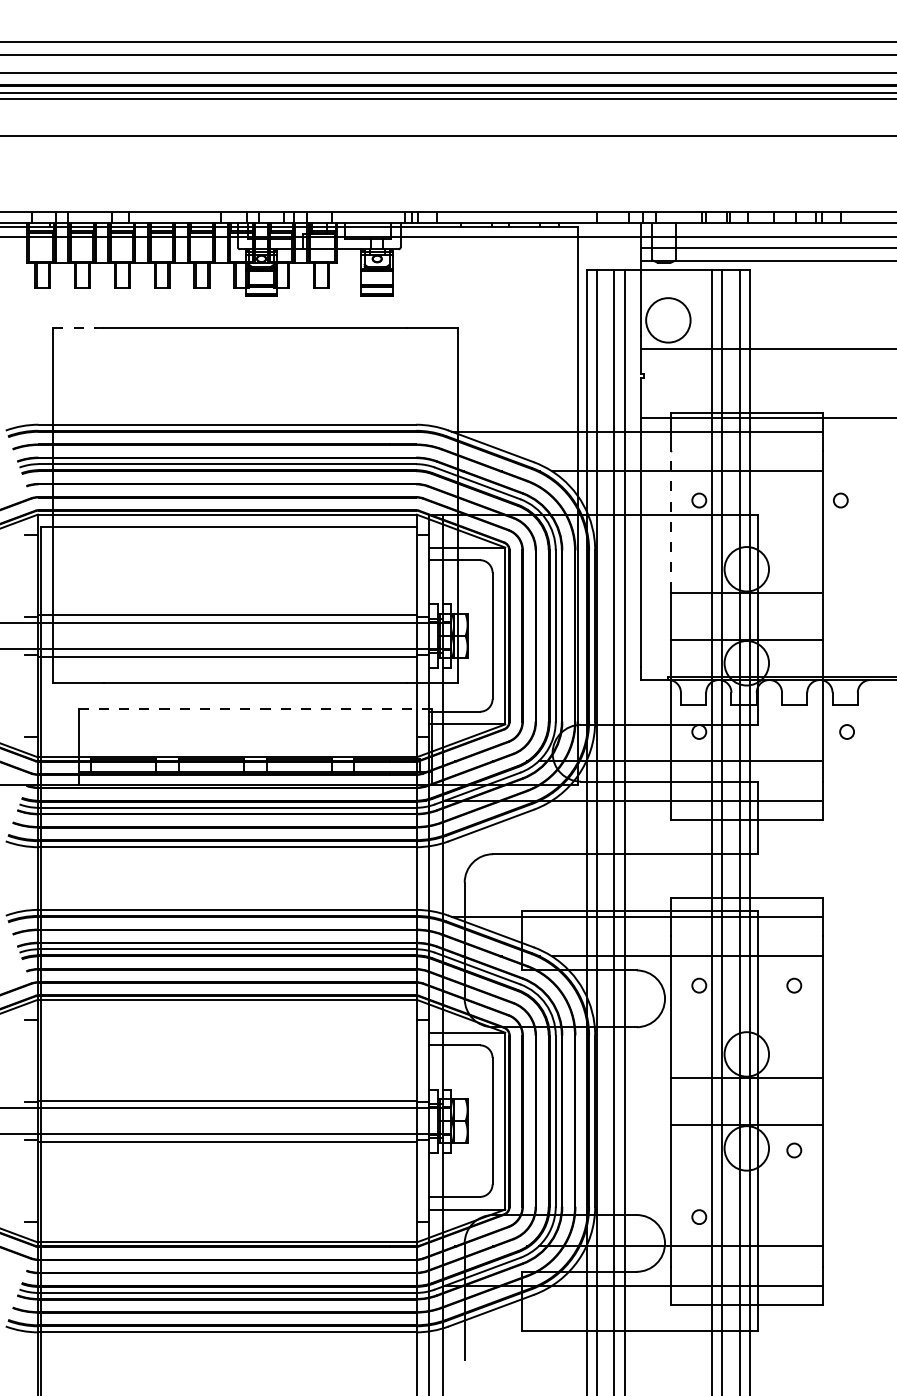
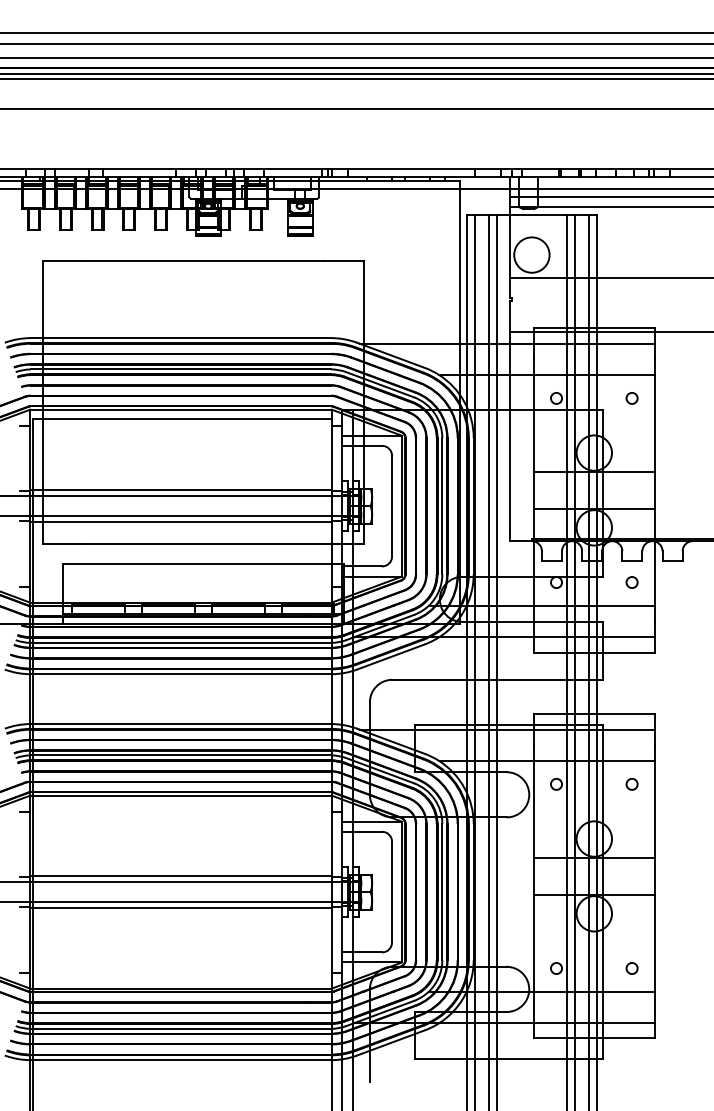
line: (79, 328) -> (63, 261), dashed -> solid
circle: (840, 500) -> (631, 398), moved
line: (671, 520) -> (534, 414), dashed -> solid
line: (255, 709) -> (203, 564), dashed -> solid
circle: (846, 731) -> (631, 582), moved
circle: (793, 1150) -> (631, 968), moved

